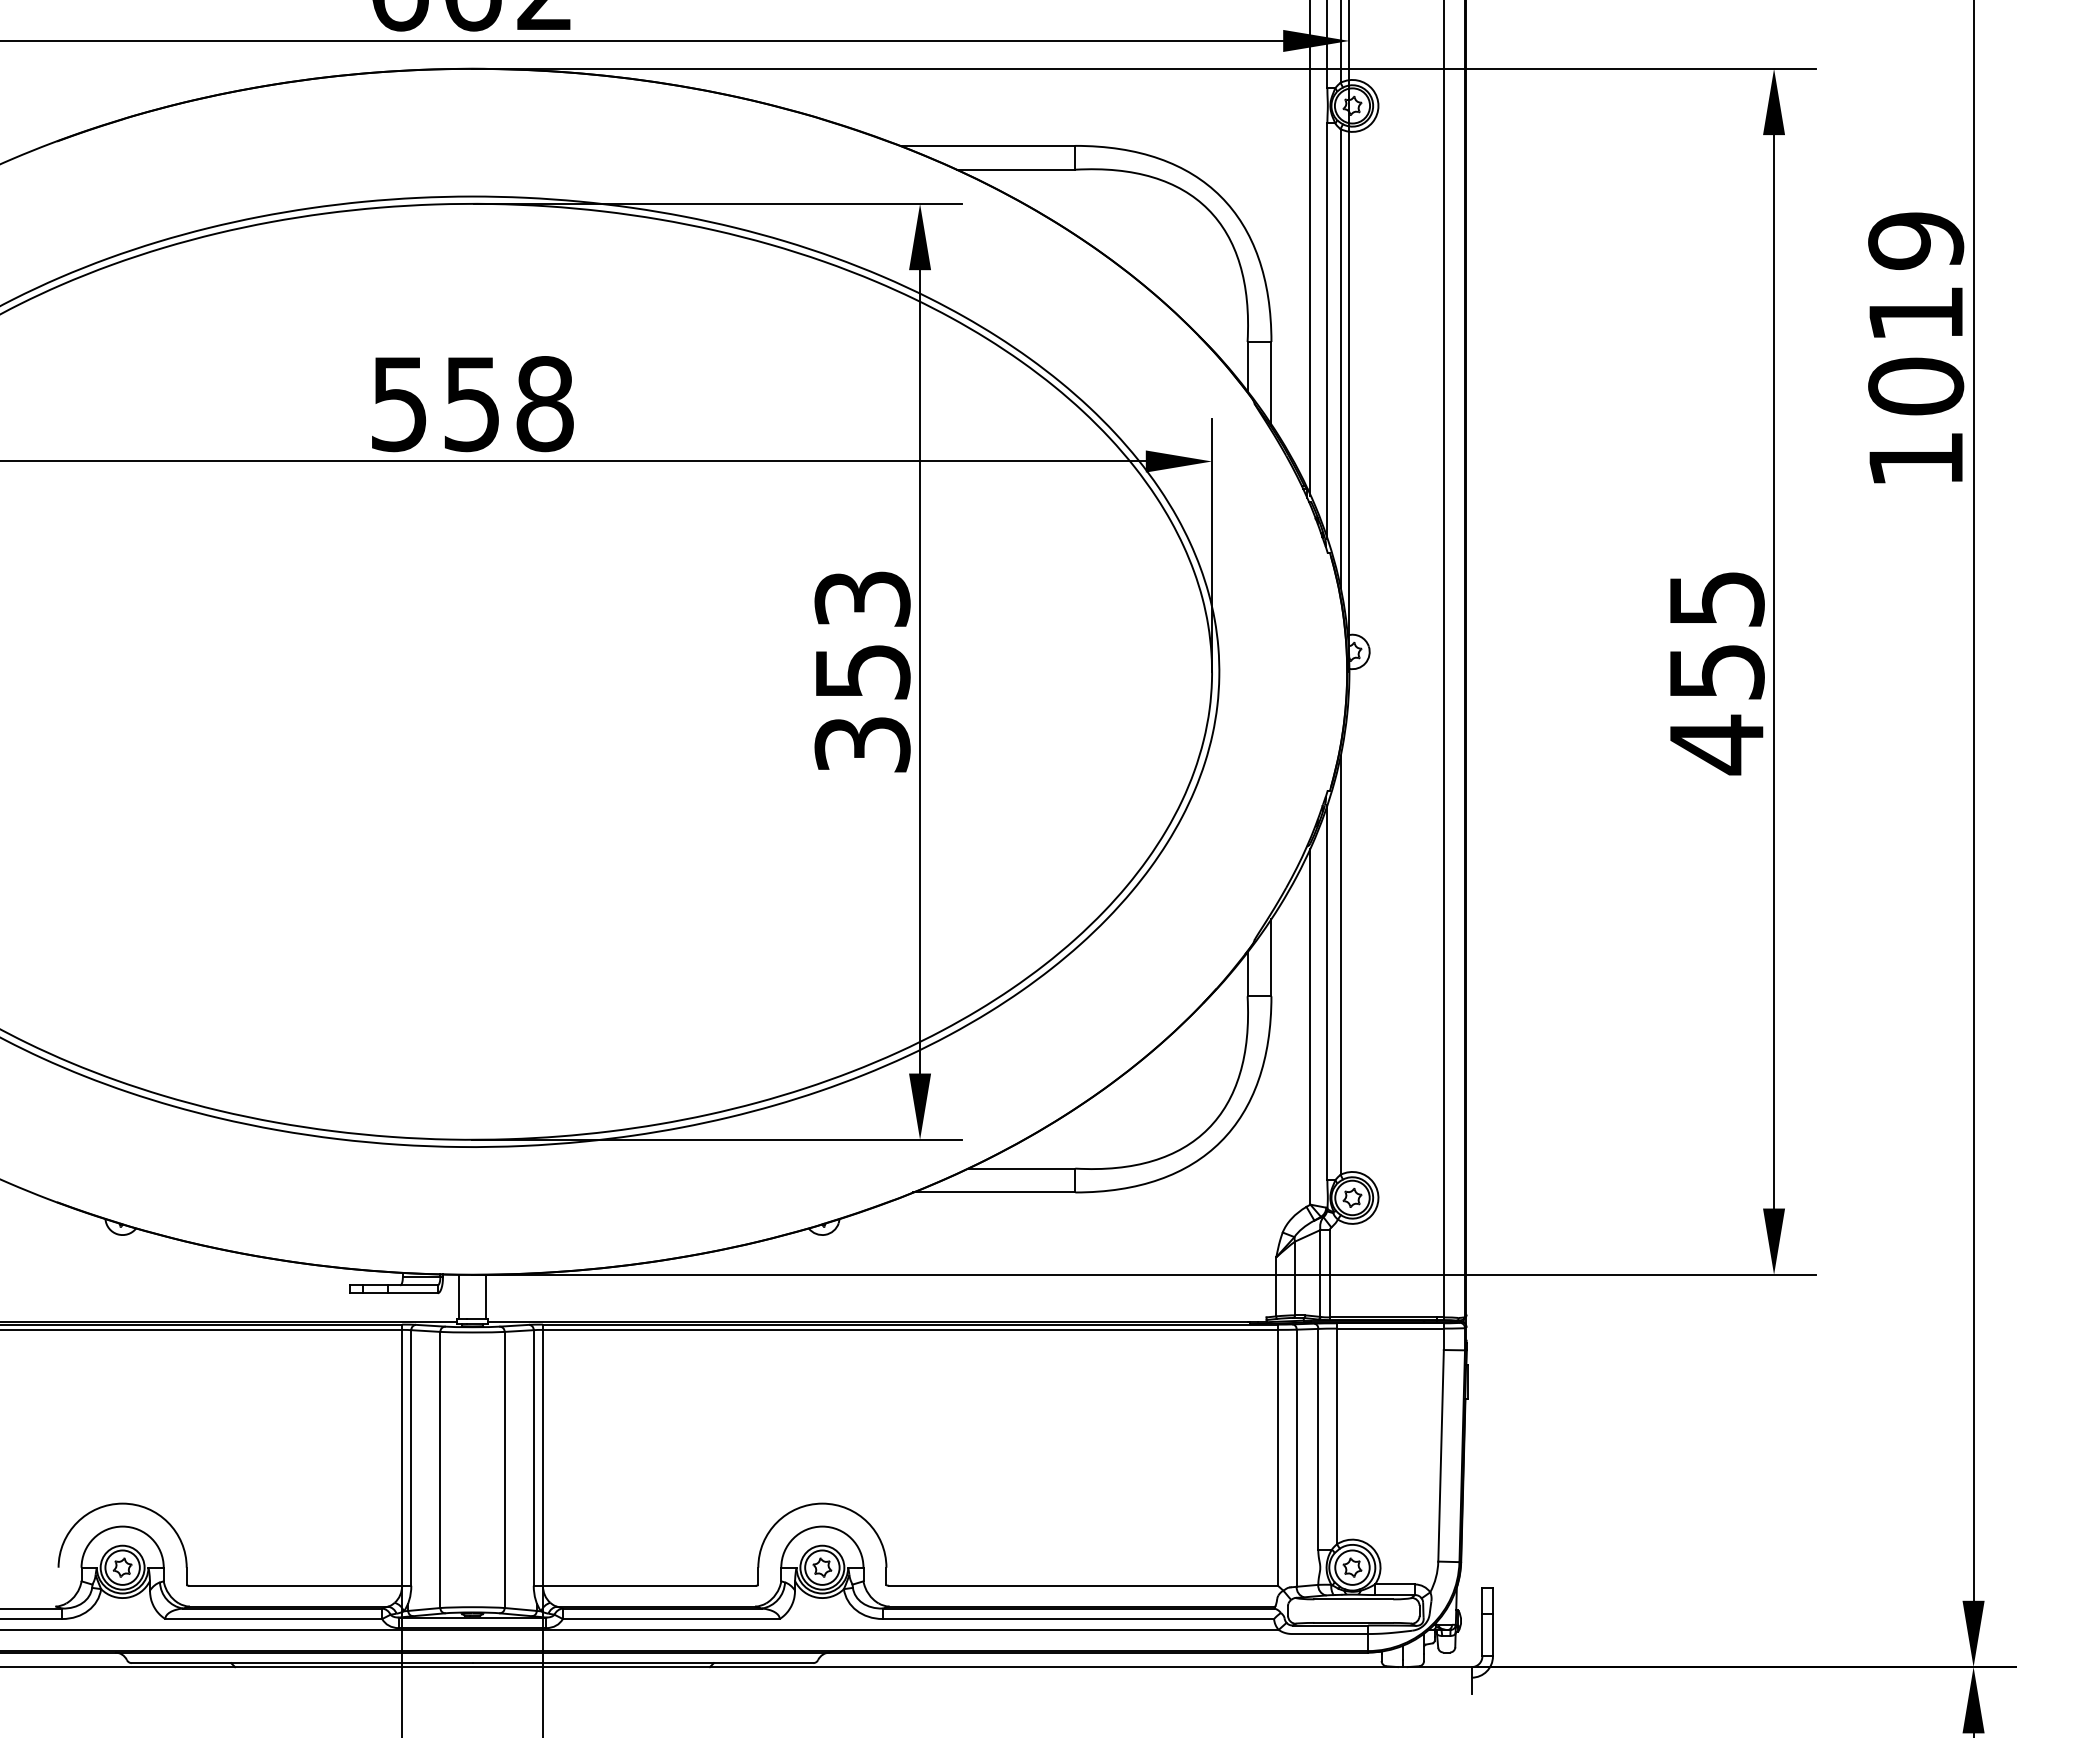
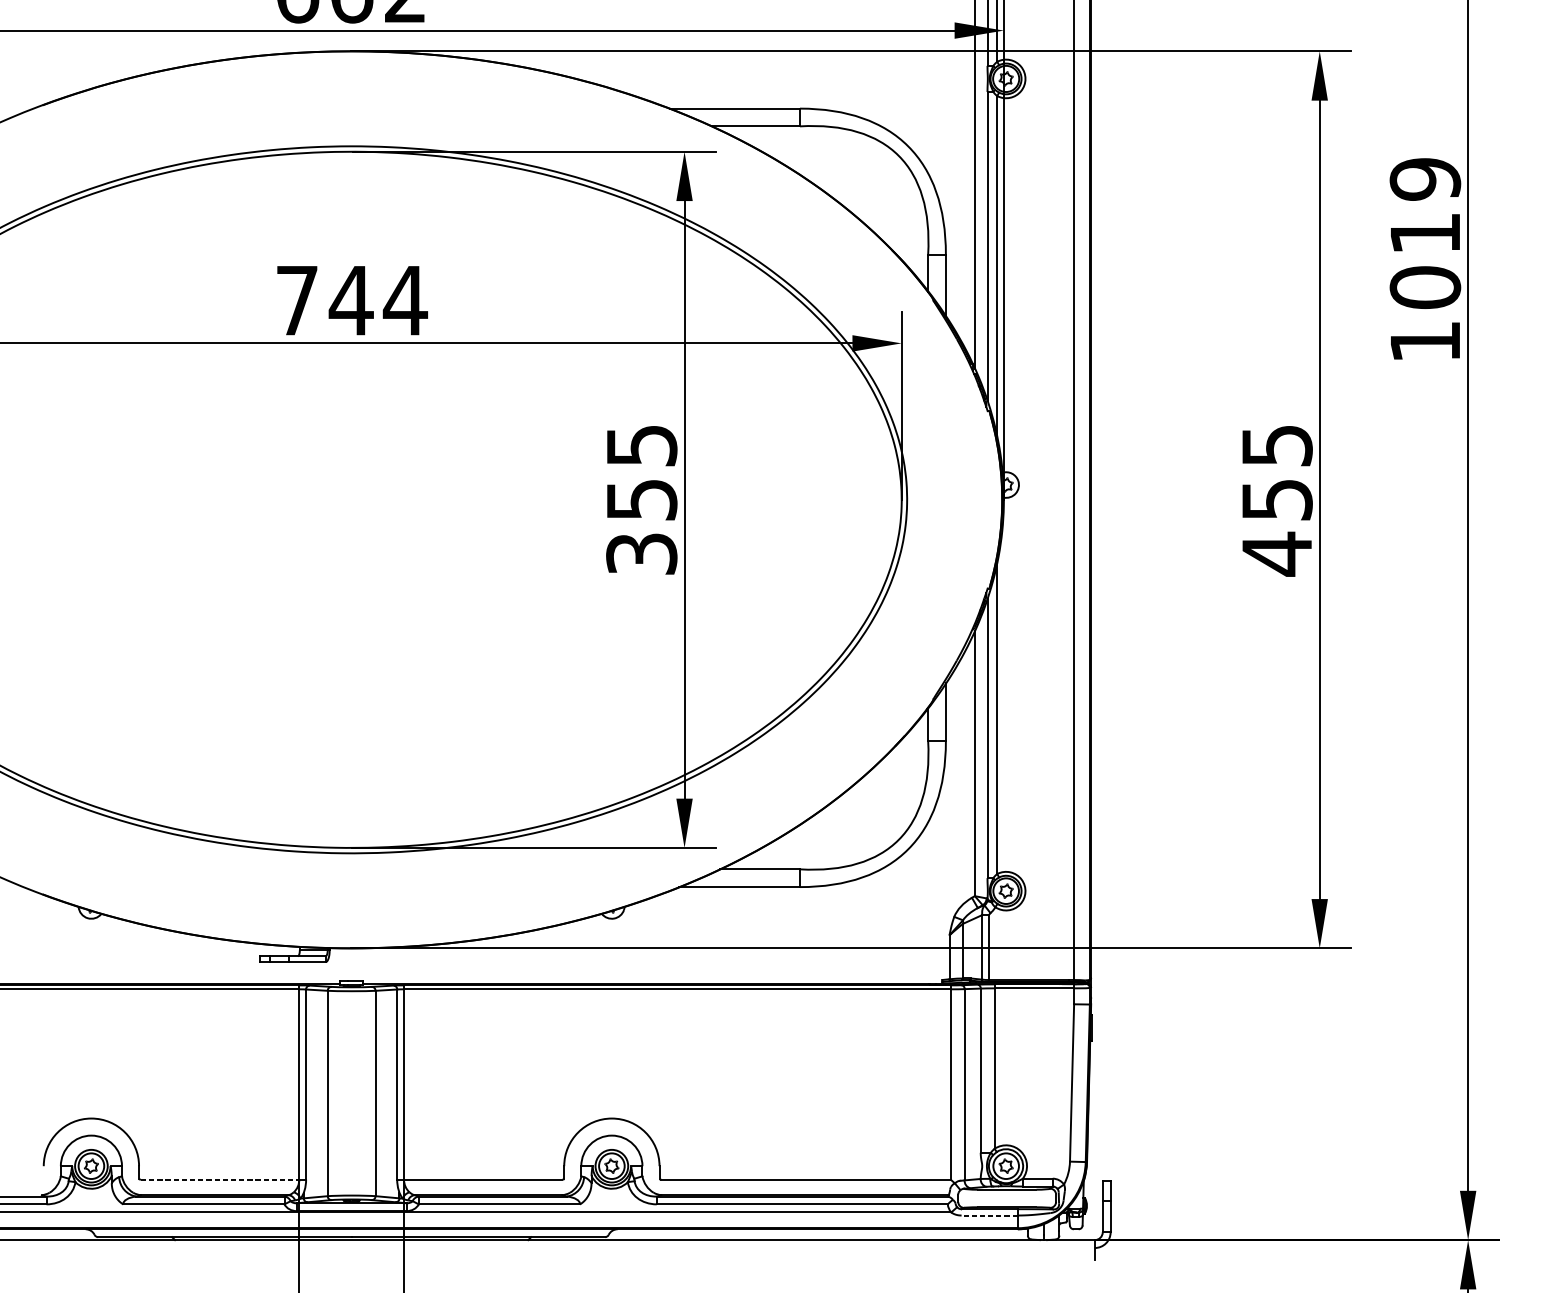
text: (473, 404) -> (352, 301), 558 -> 744
text: (862, 598) -> (641, 445), 353 -> 355
line: (459, 1296) -> (341, 964), removed
line: (485, 1296) -> (361, 964), removed
line: (296, 1585) -> (220, 1179), solid -> dashed
line: (1330, 1634) -> (989, 1215), solid -> dashed

